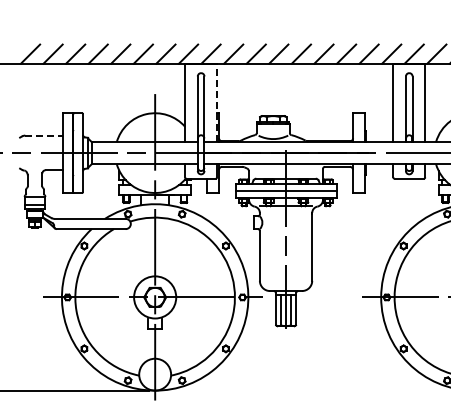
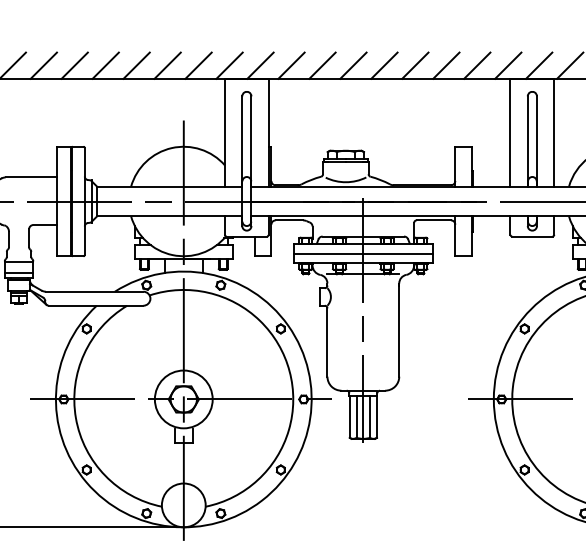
line: (217, 102) -> (269, 132), dashed -> solid
line: (43, 135) -> (30, 177), dashed -> solid

